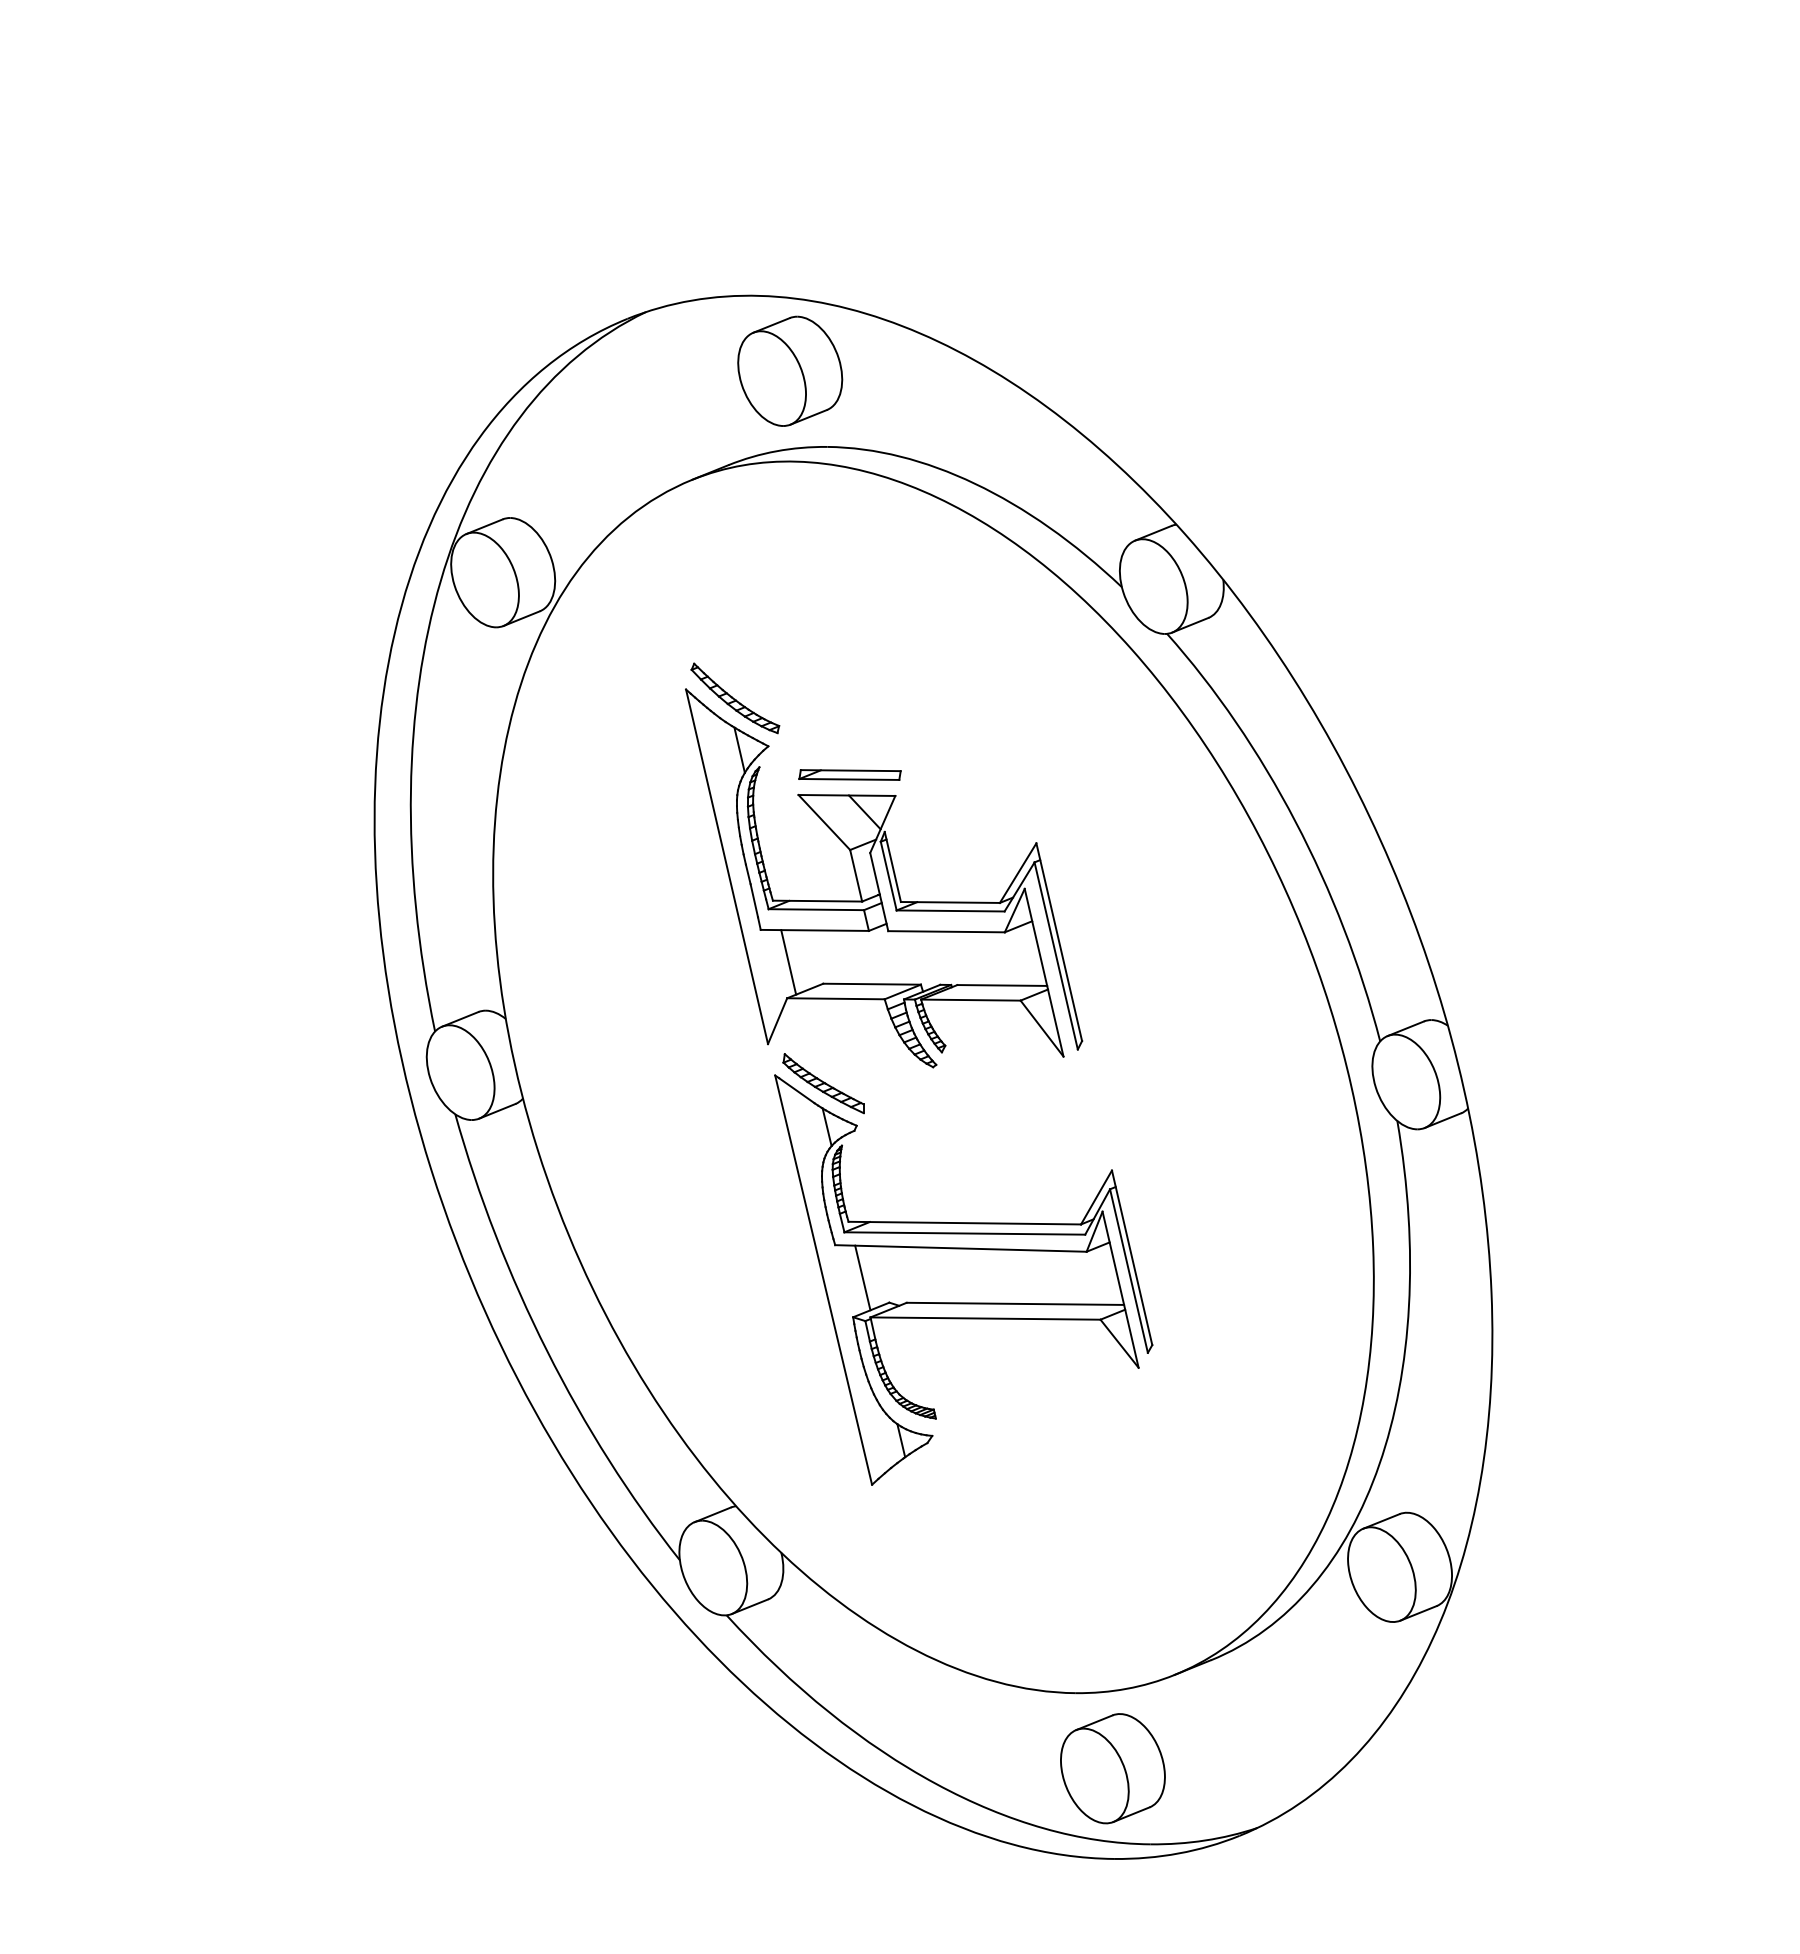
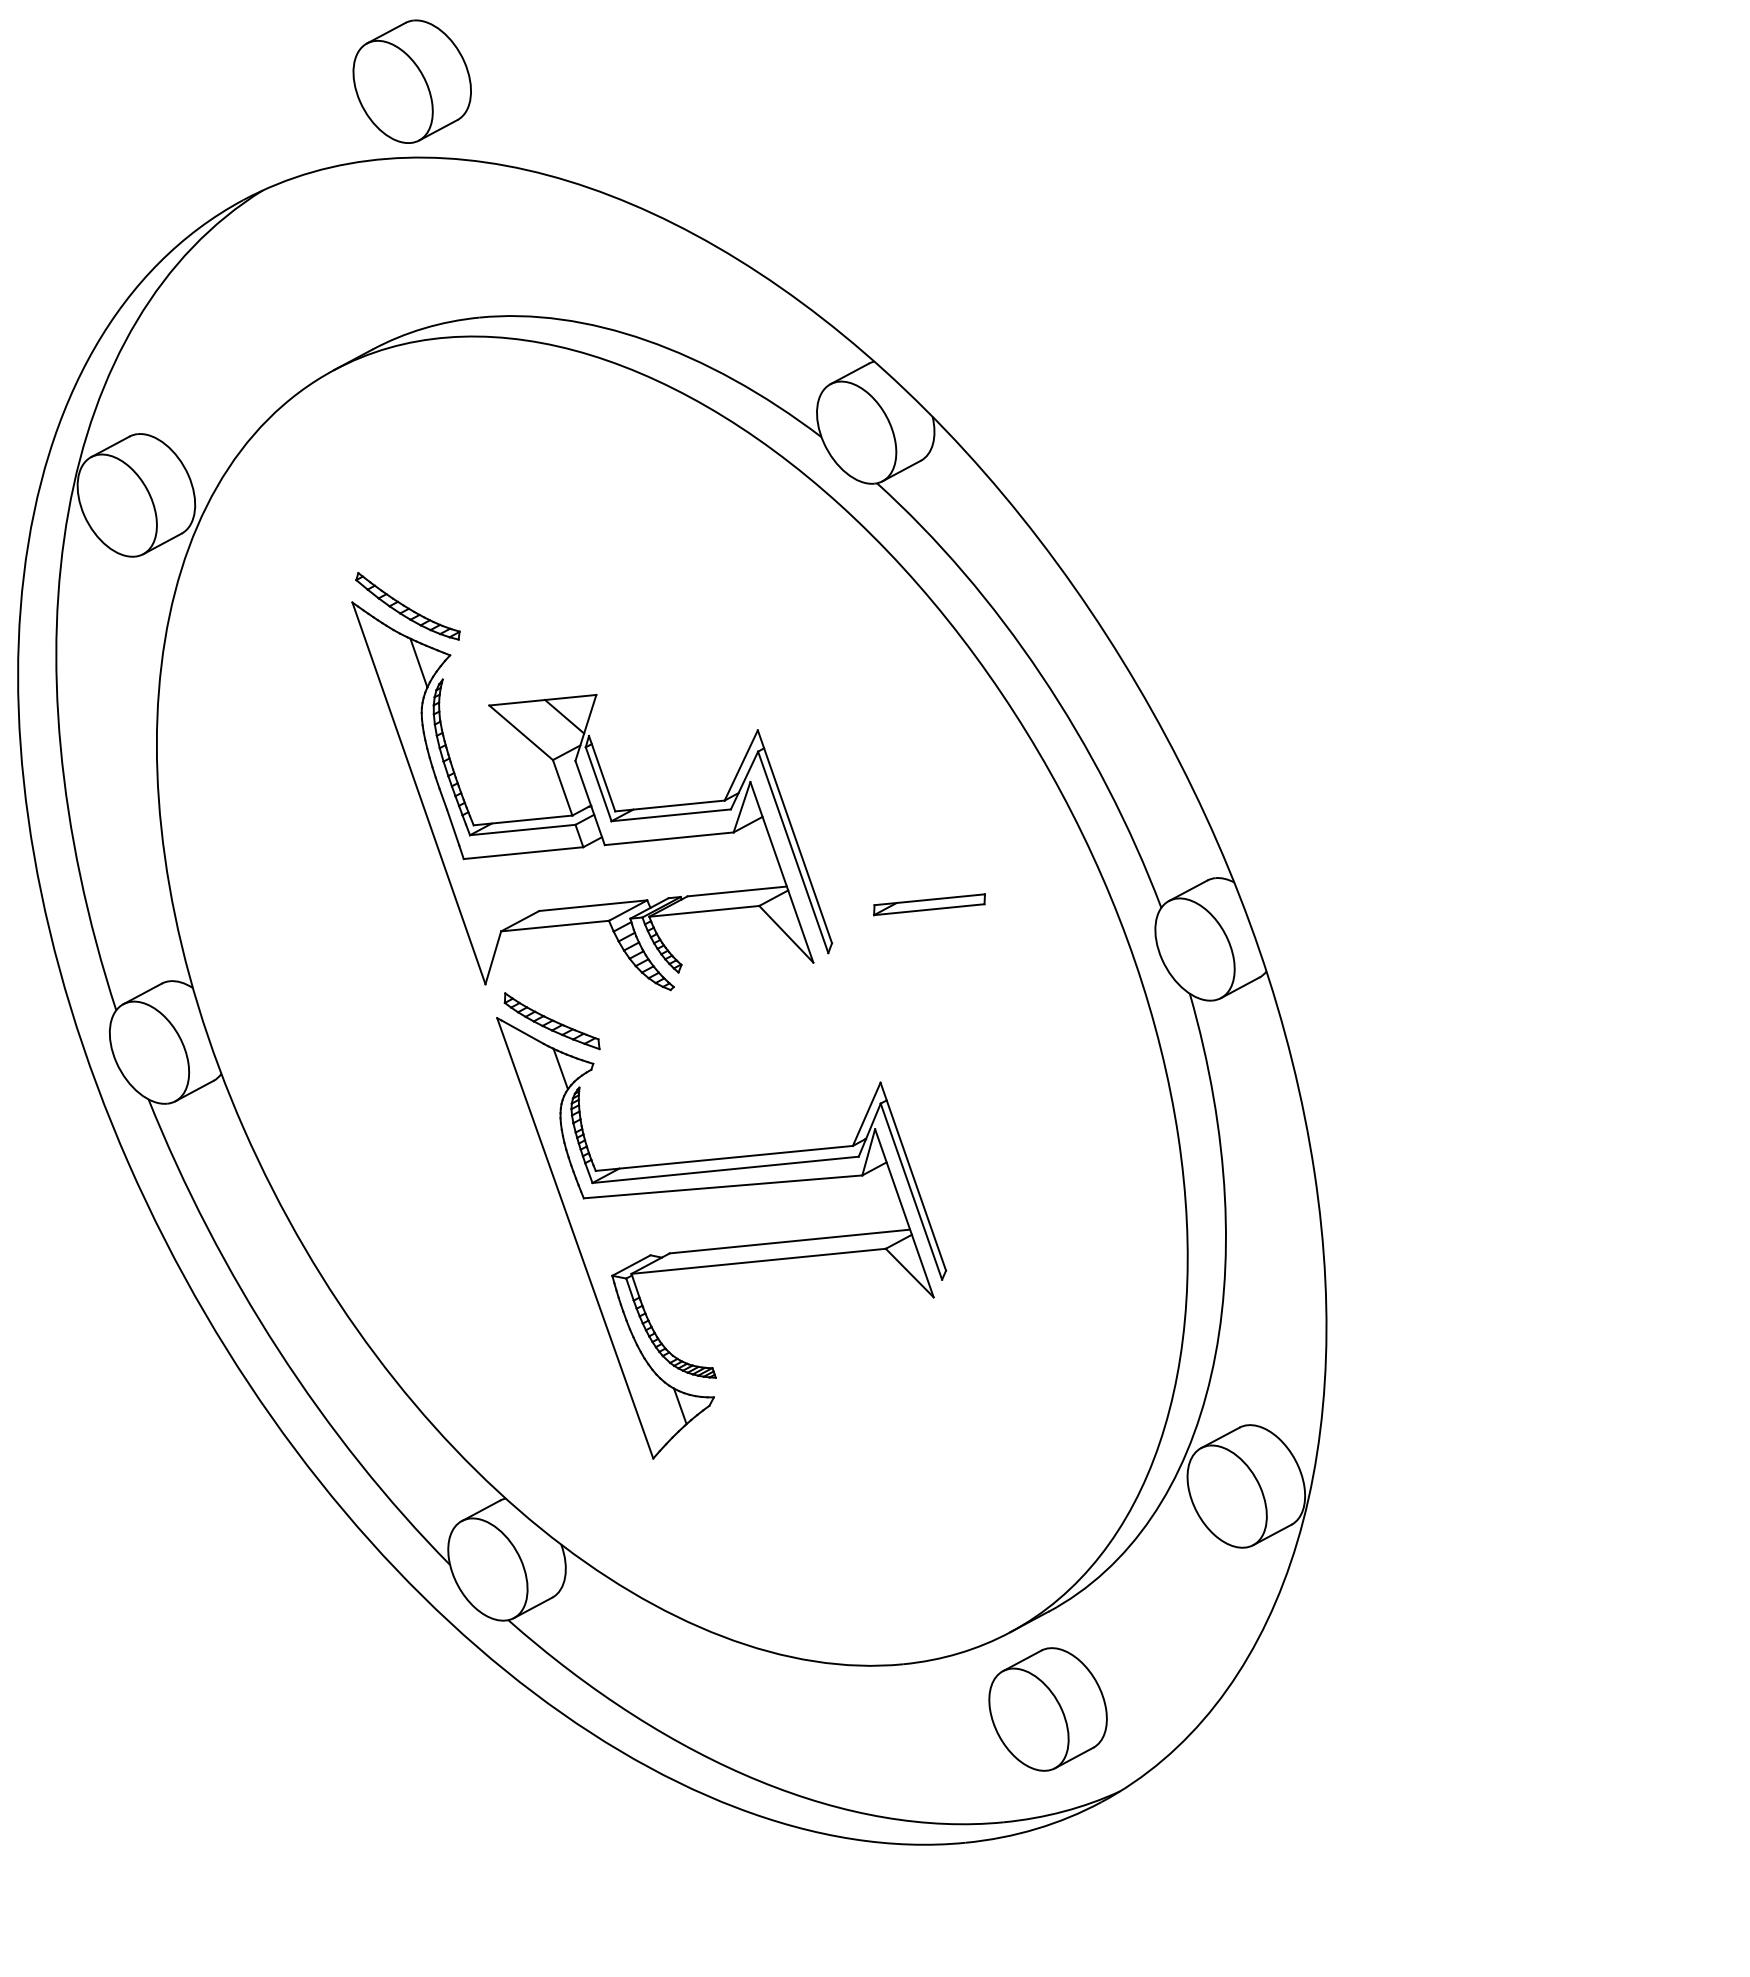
part: (790, 370) -> (412, 80), moved
part: (849, 774) -> (928, 904), moved
line: (788, 962) -> (498, 891), removed
line: (862, 1277) -> (617, 1230), removed
part: (1112, 1768) -> (1047, 1709), moved

